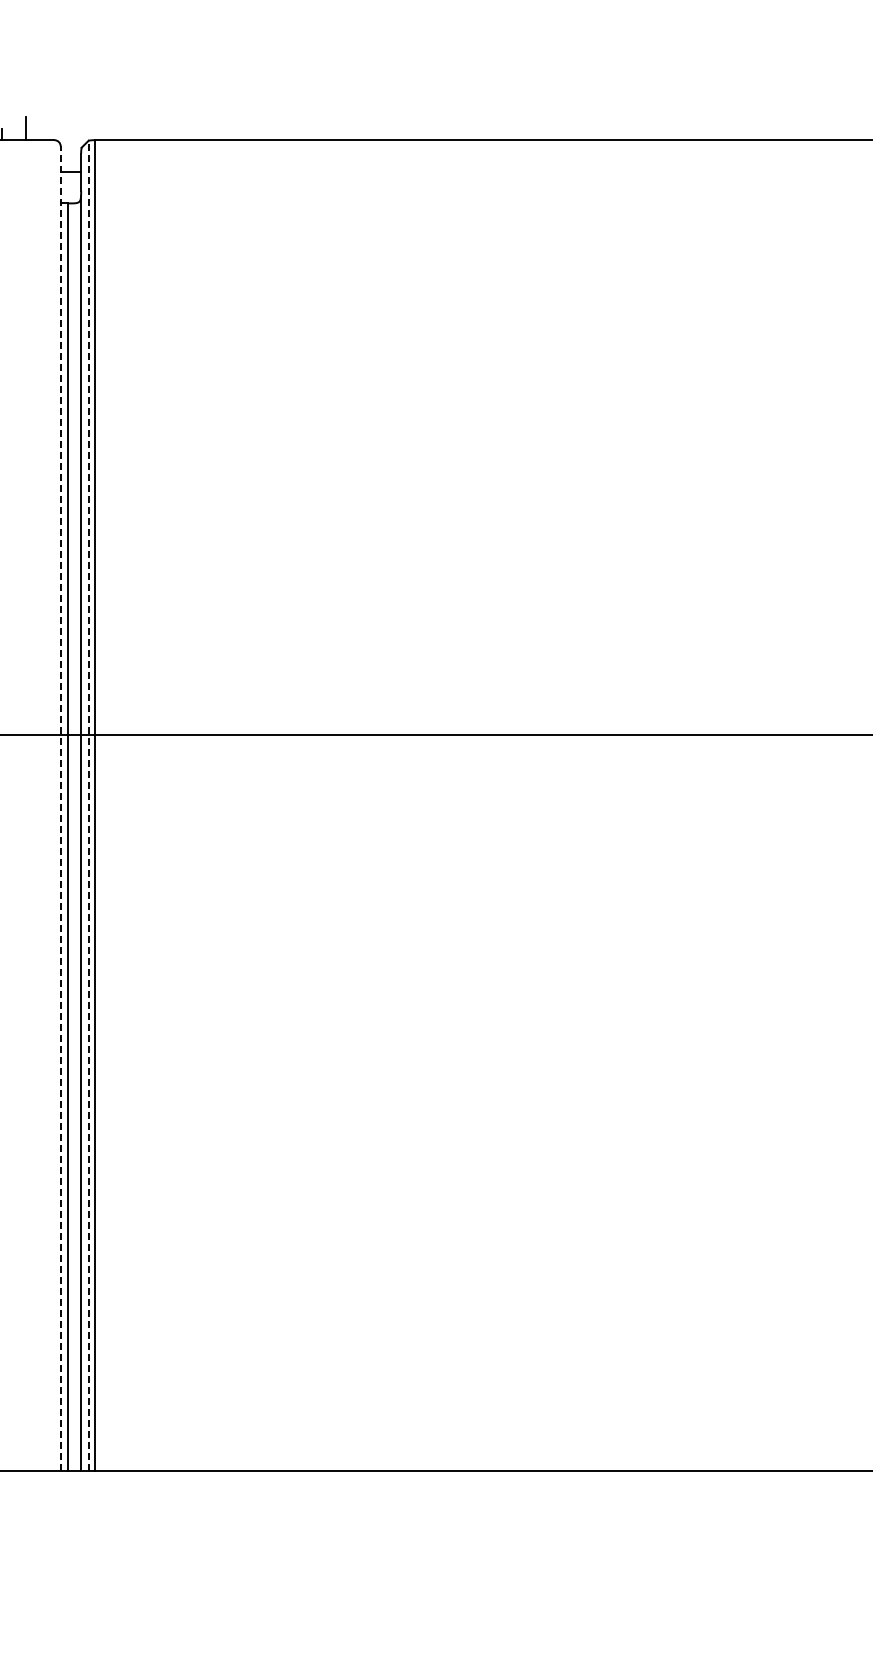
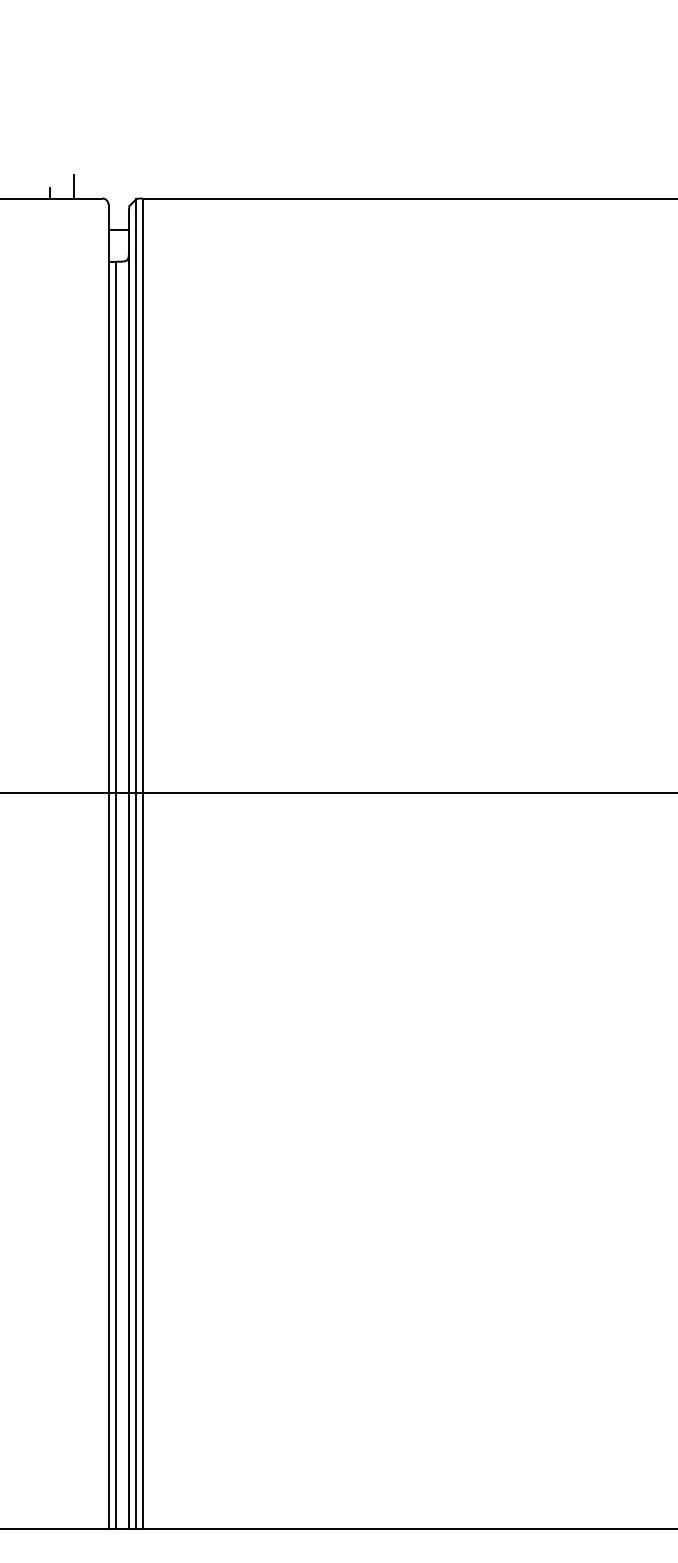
line: (88, 805) -> (136, 863), dashed -> solid
line: (60, 808) -> (108, 866), dashed -> solid

